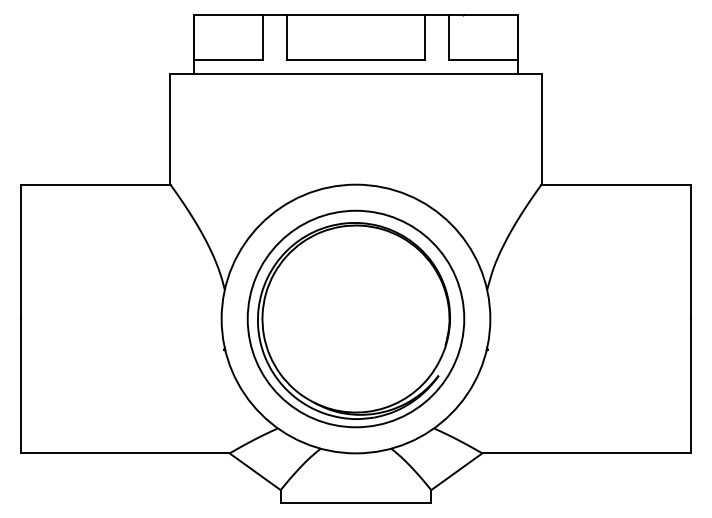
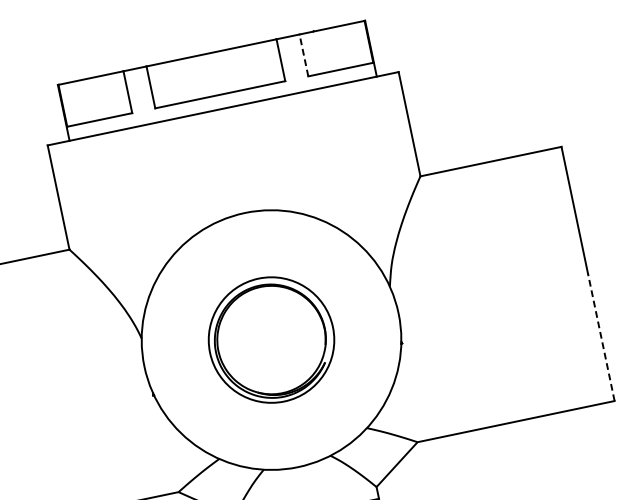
line: (449, 37) -> (304, 55), solid -> dashed
part: (355, 318) -> (270, 339), size x0.6
line: (690, 385) -> (601, 336), solid -> dashed

